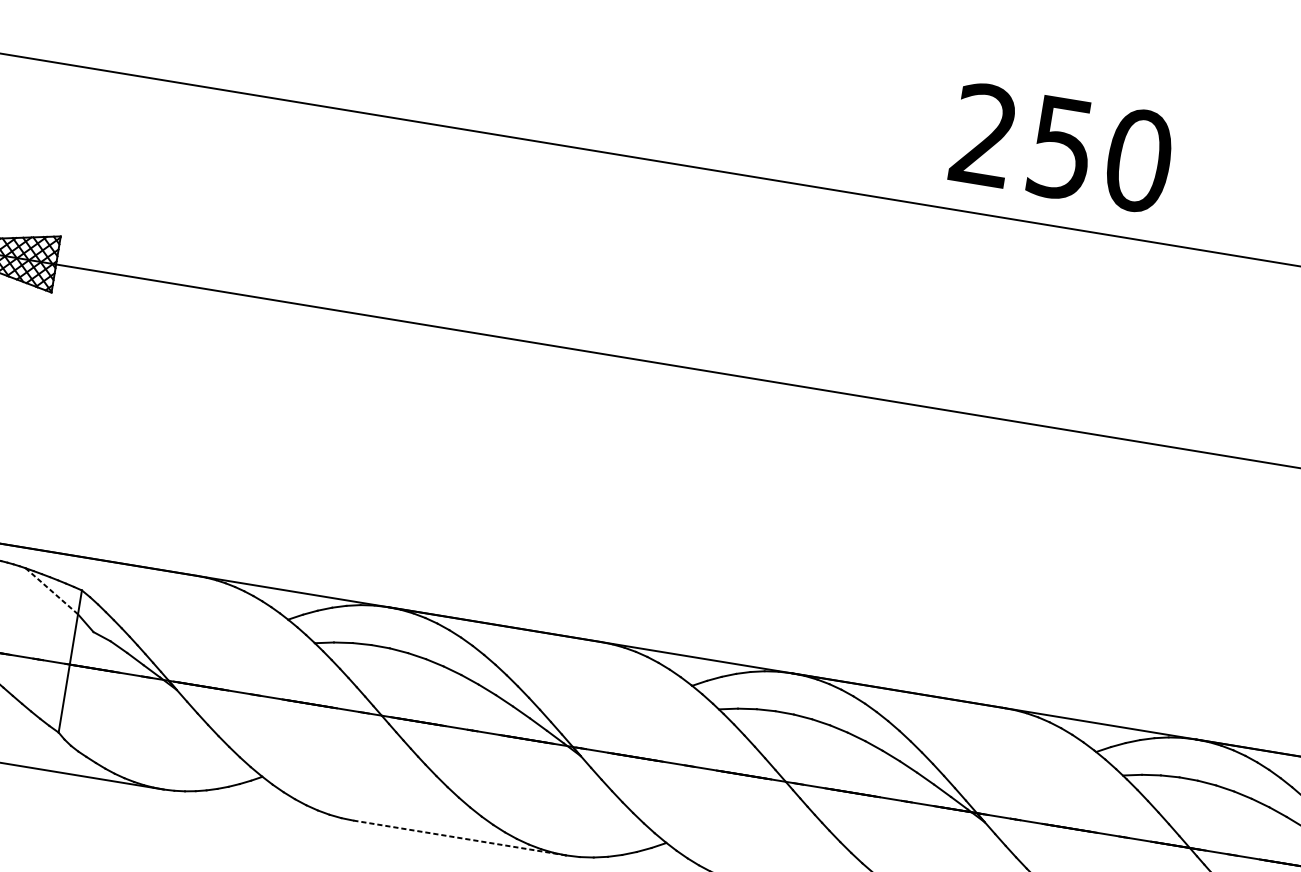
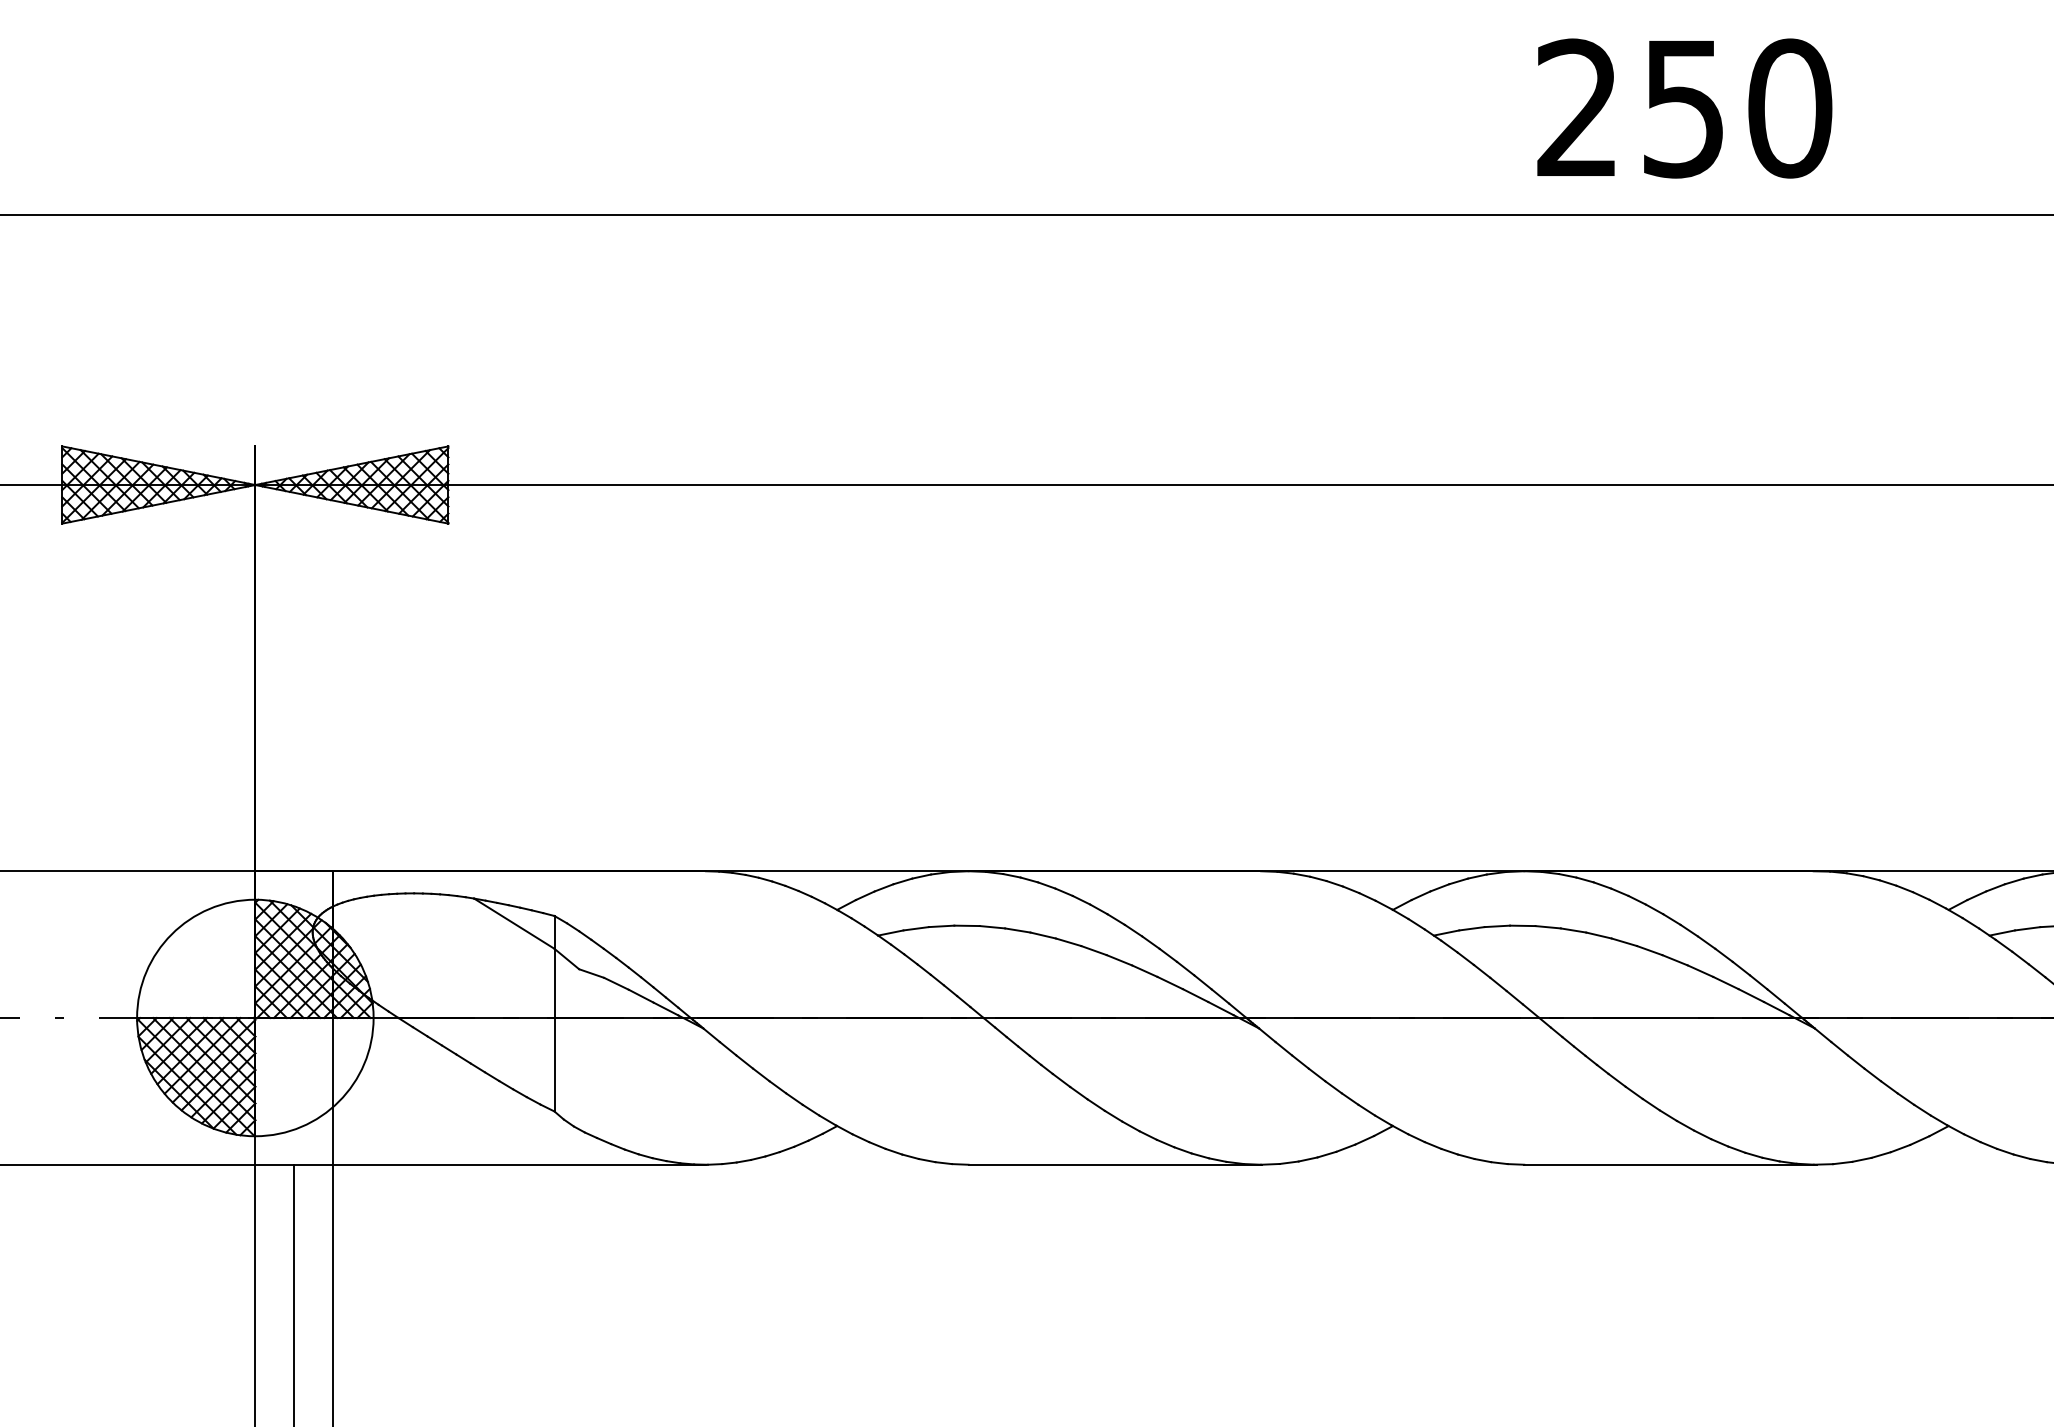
text: (1062, 148) -> (1684, 108), moved
line: (51, 591) -> (513, 923), dashed -> solid
line: (459, 837) -> (1114, 1164), dashed -> solid

